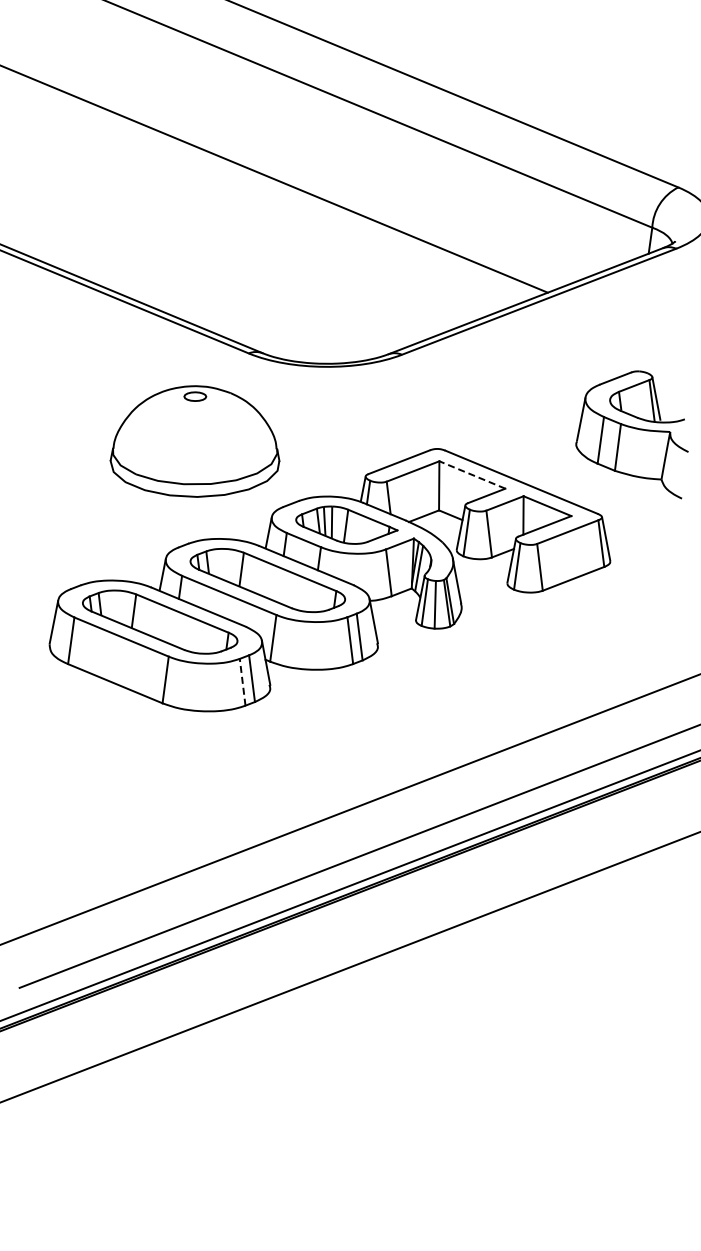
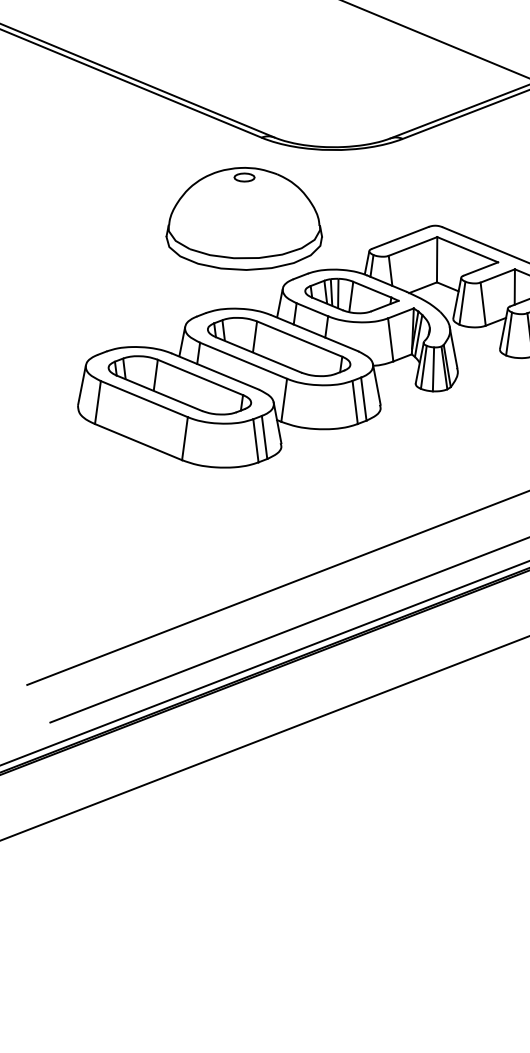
part: (194, 441) -> (243, 218), moved
line: (472, 474) -> (467, 249), dashed -> solid
line: (242, 682) -> (255, 441), dashed -> solid

